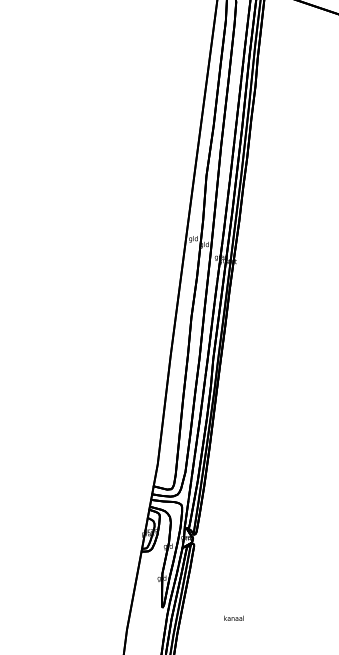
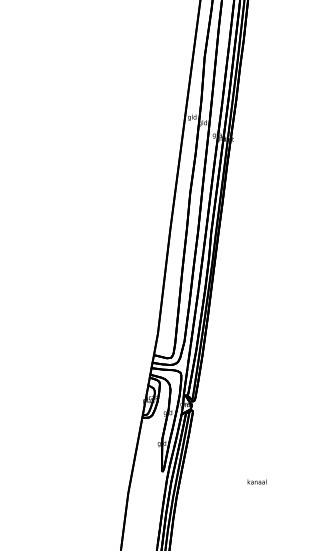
text: (233, 617) -> (256, 481), moved

